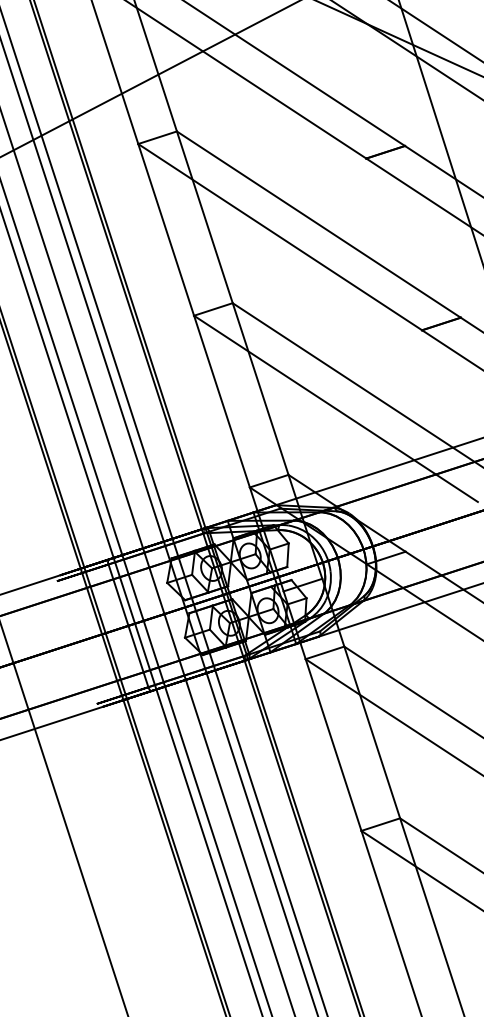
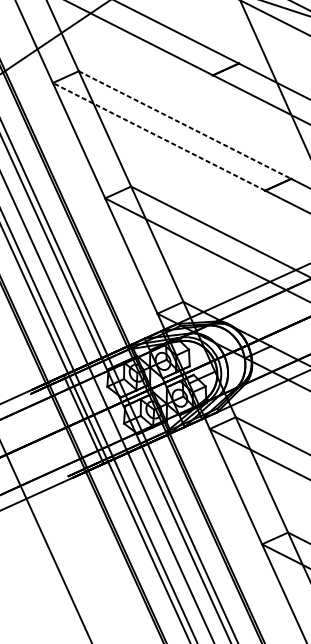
line: (318, 224) -> (184, 125), solid -> dashed
line: (280, 237) -> (159, 137), solid -> dashed

